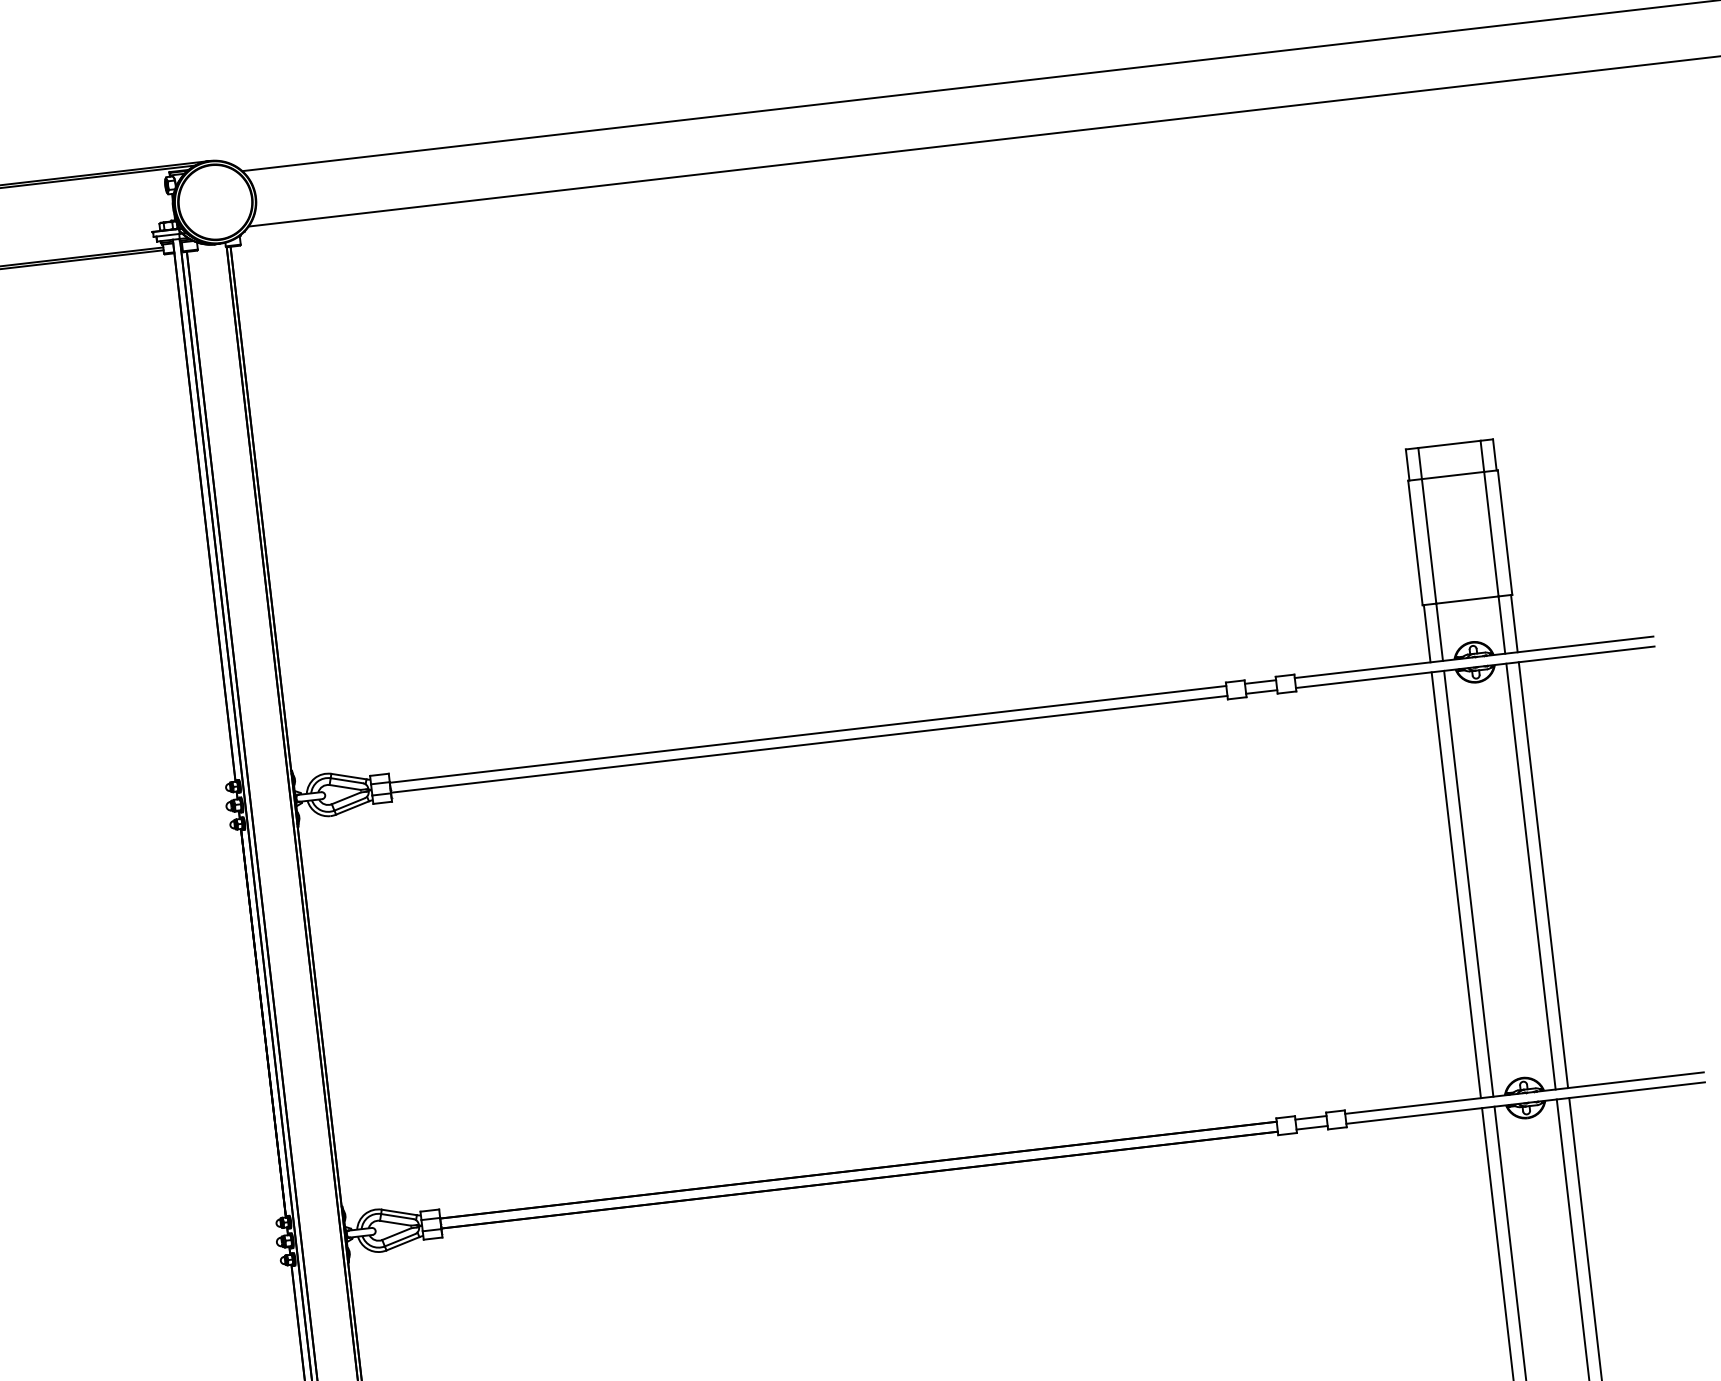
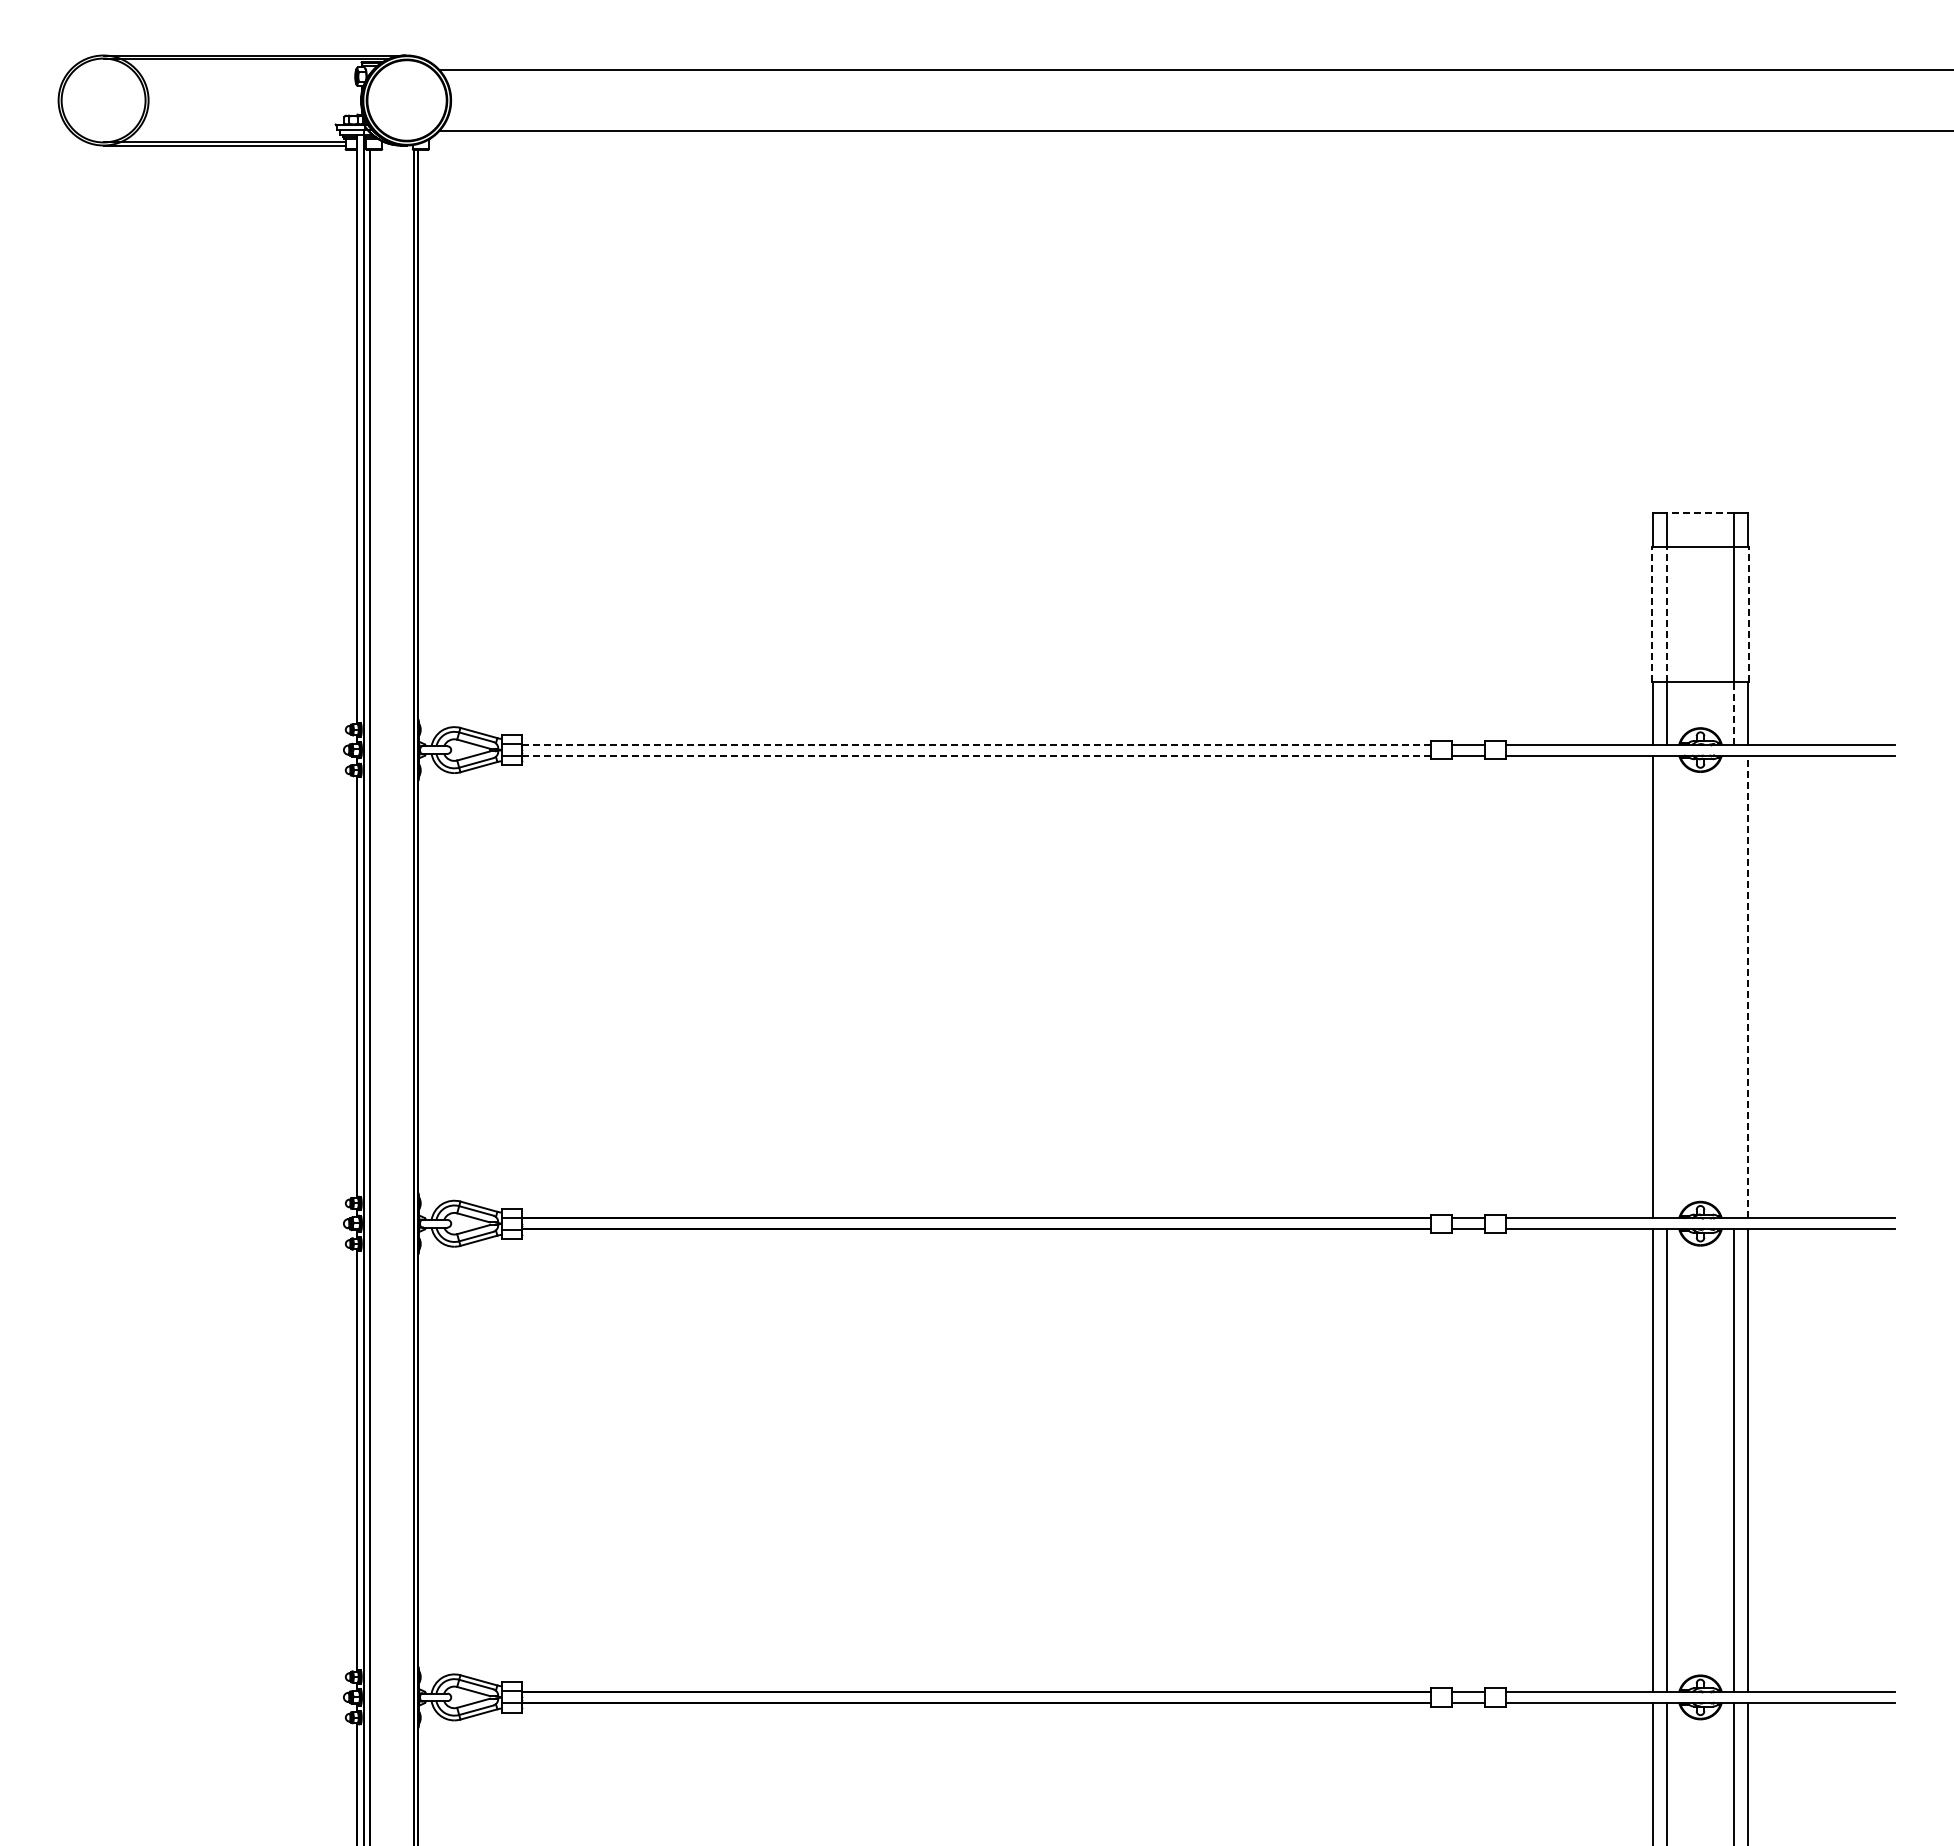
line: (1449, 444) -> (1700, 513), solid -> dashed
line: (1505, 532) -> (1749, 614), solid -> dashed
line: (1428, 541) -> (1666, 614), solid -> dashed
line: (1415, 542) -> (1651, 614), solid -> dashed
line: (1502, 624) -> (1734, 713), solid -> dashed
line: (807, 734) -> (976, 744), solid -> dashed
line: (809, 744) -> (976, 755), solid -> dashed
line: (1543, 874) -> (1747, 986), solid -> dashed
line: (1531, 876) -> (1734, 986), removed
line: (1468, 883) -> (1666, 986), removed

